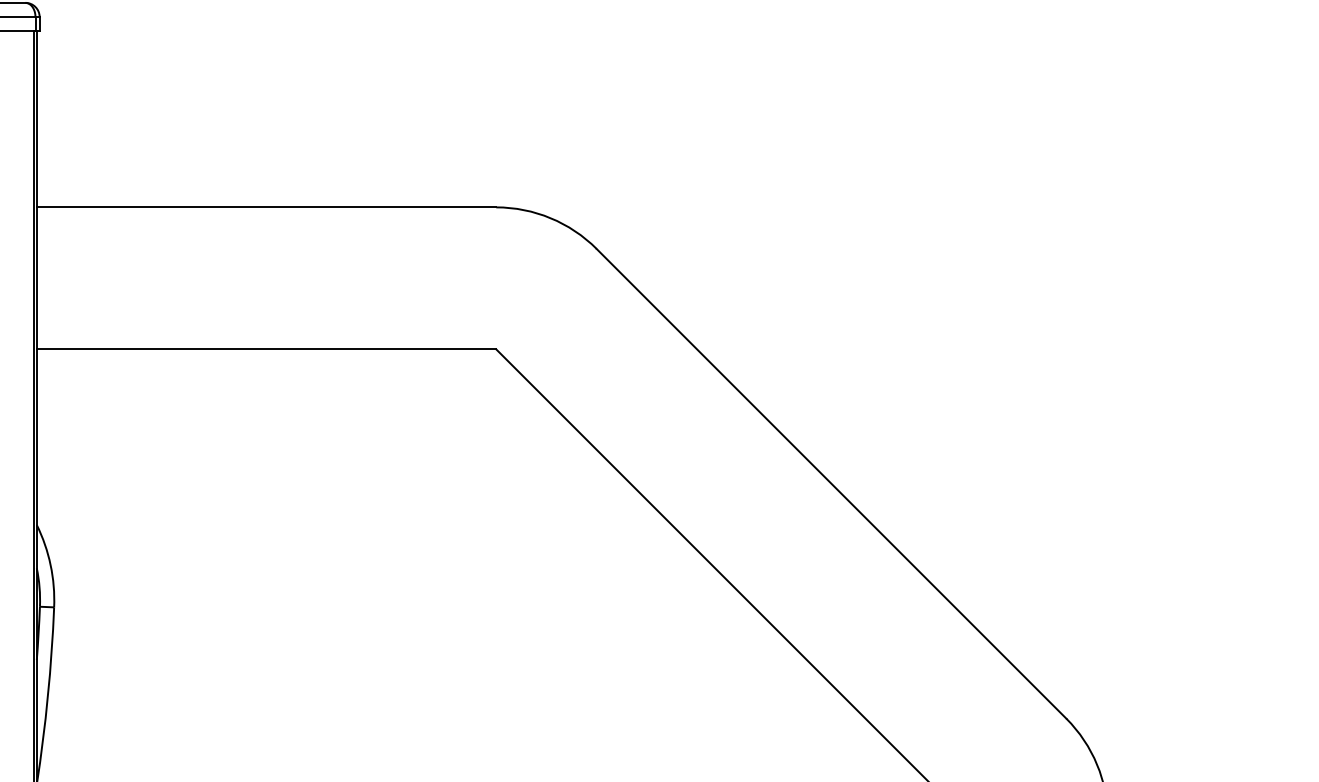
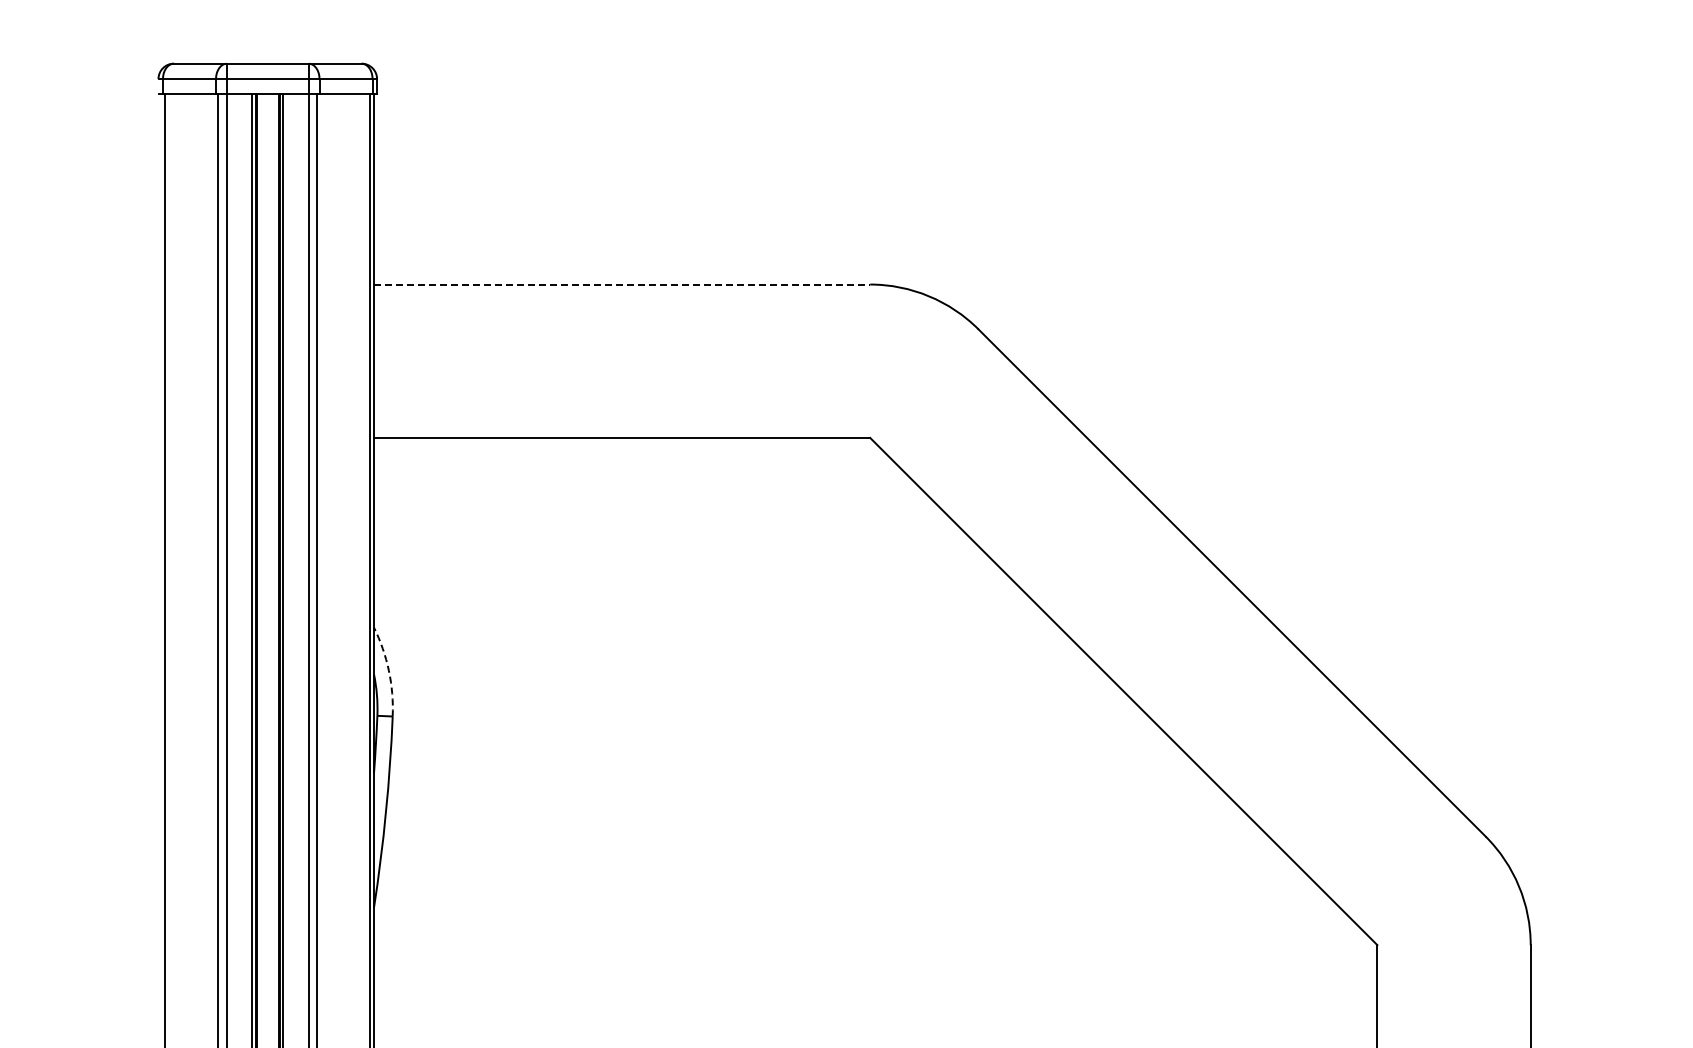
line: (266, 207) -> (622, 284), solid -> dashed
arc: (50, 564) -> (388, 670), solid -> dashed

